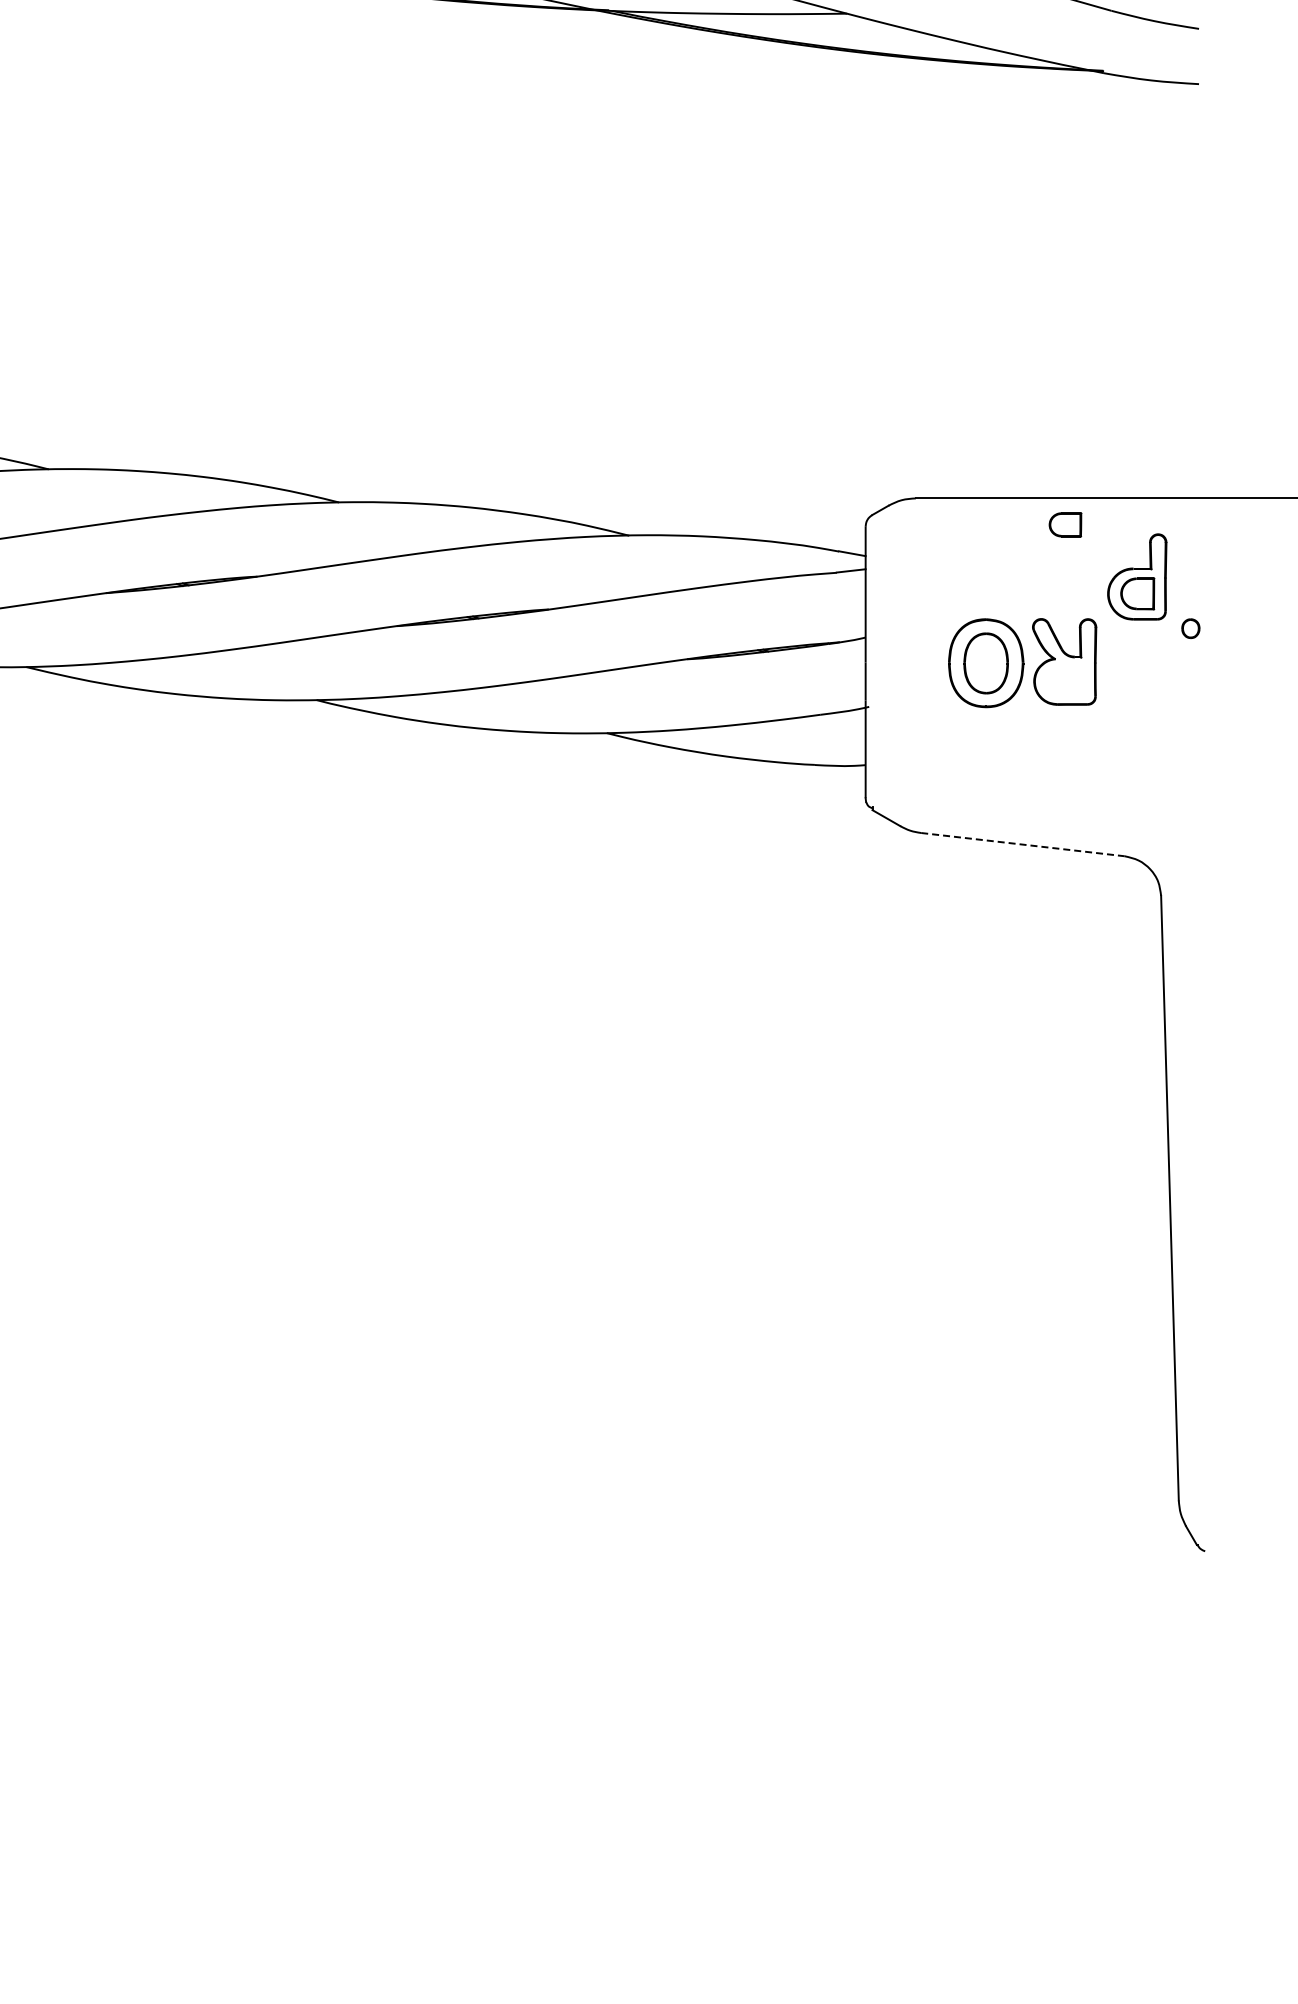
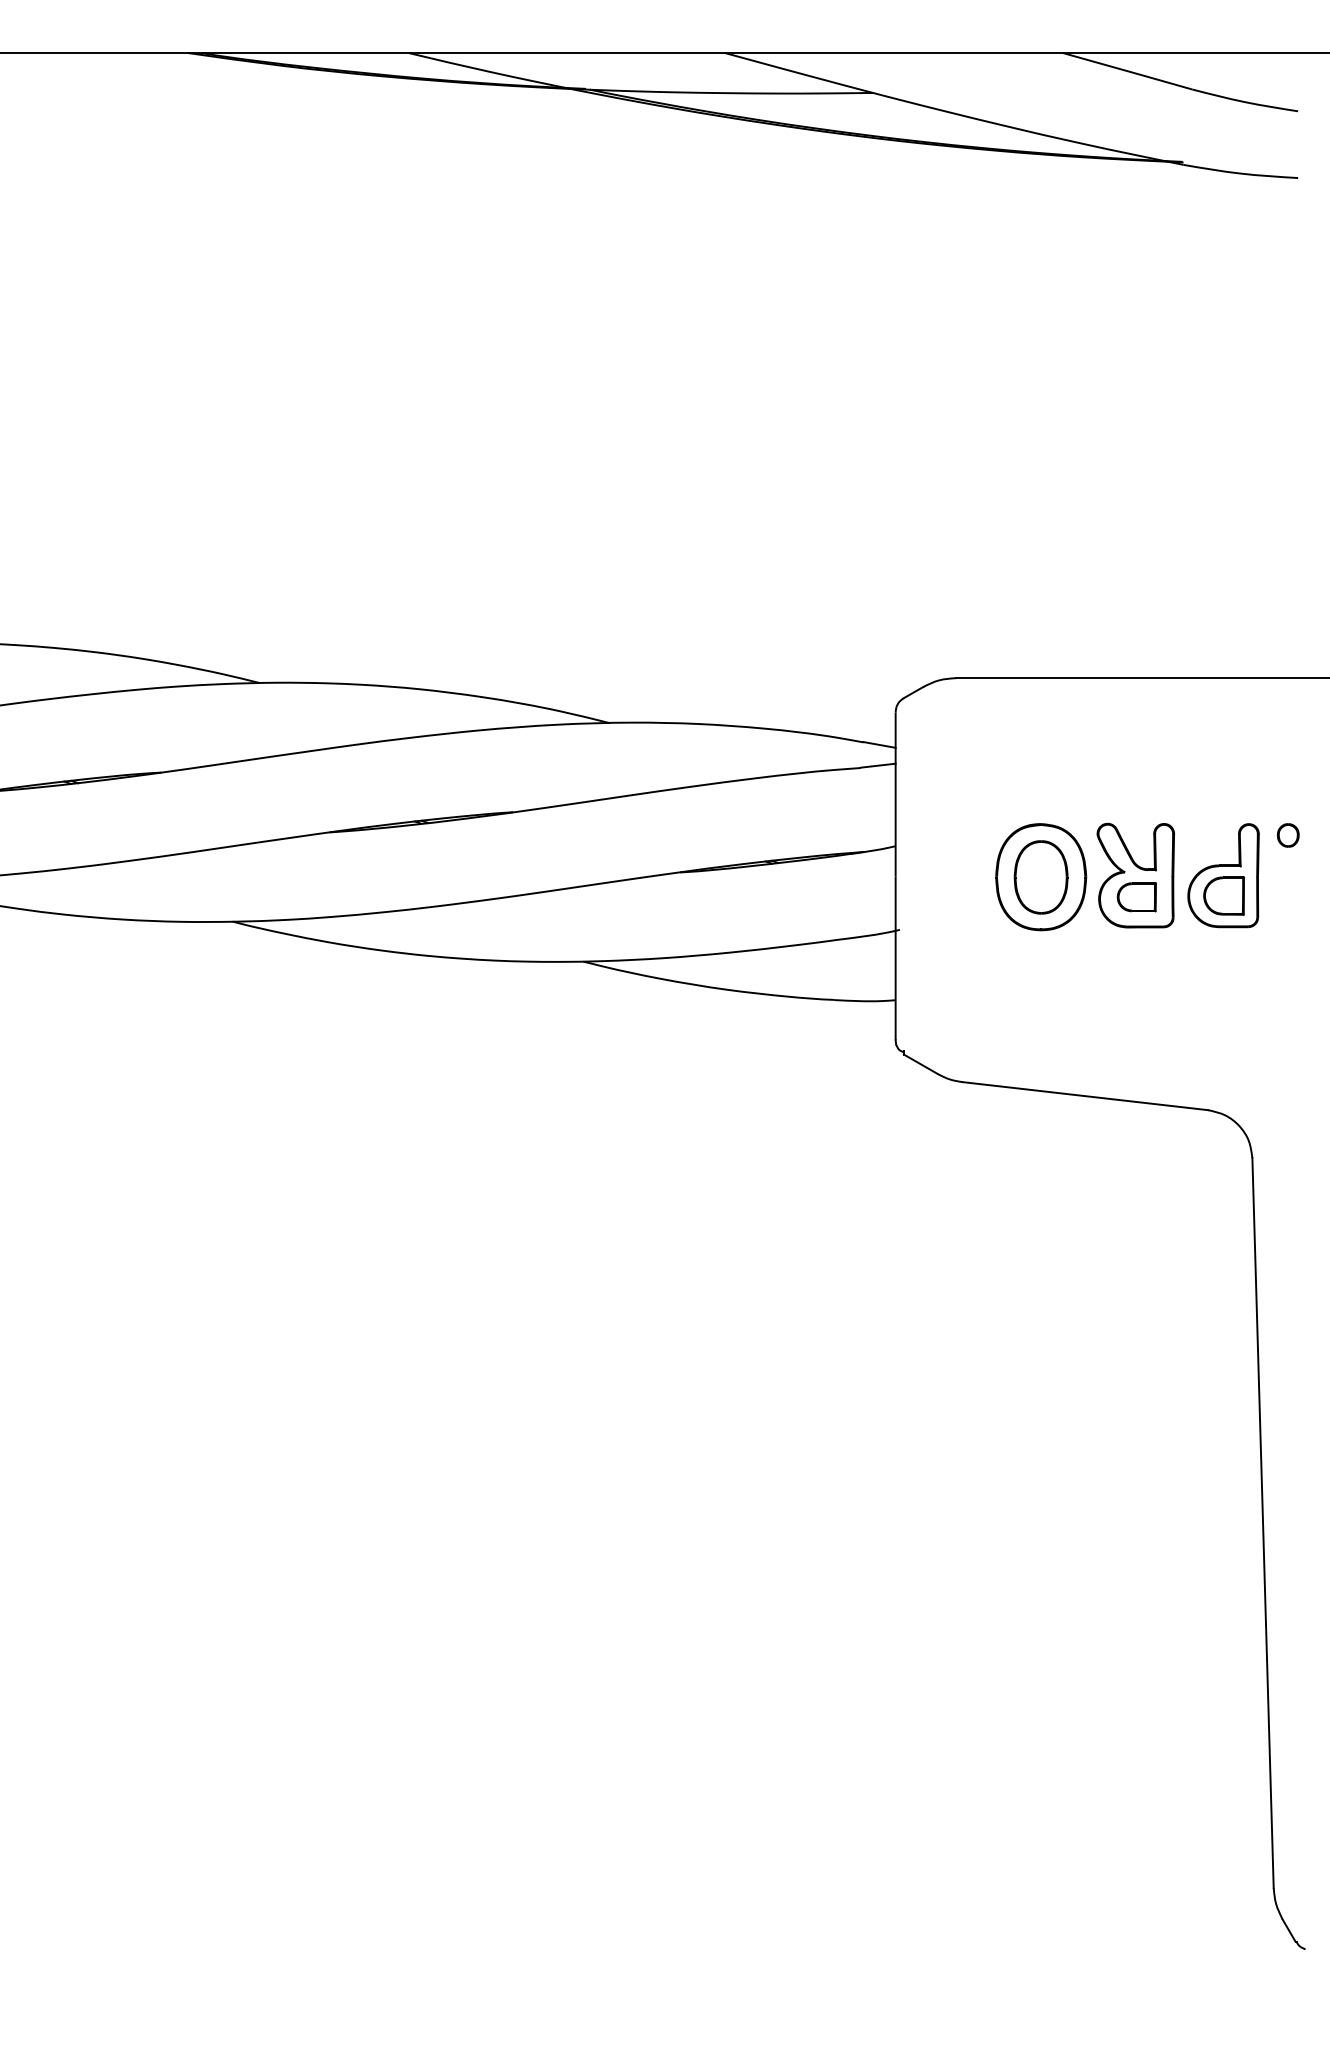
part: (1065, 524) -> (1136, 896), moved
part: (1137, 576) -> (1223, 875), moved
line: (1023, 844) -> (1086, 1096), dashed -> solid

